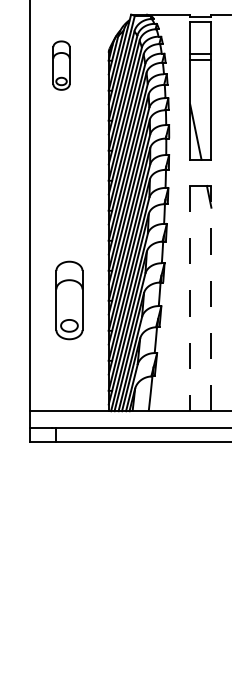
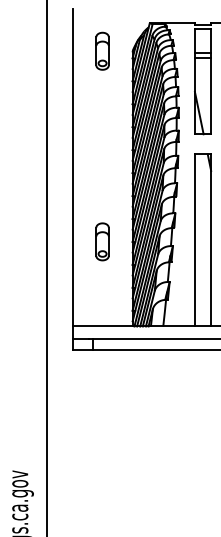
part: (61, 64) -> (102, 50), moved
line: (211, 297) -> (211, 239), dashed -> solid
line: (189, 298) -> (194, 240), dashed -> solid
part: (69, 300) -> (102, 241), size x0.62

